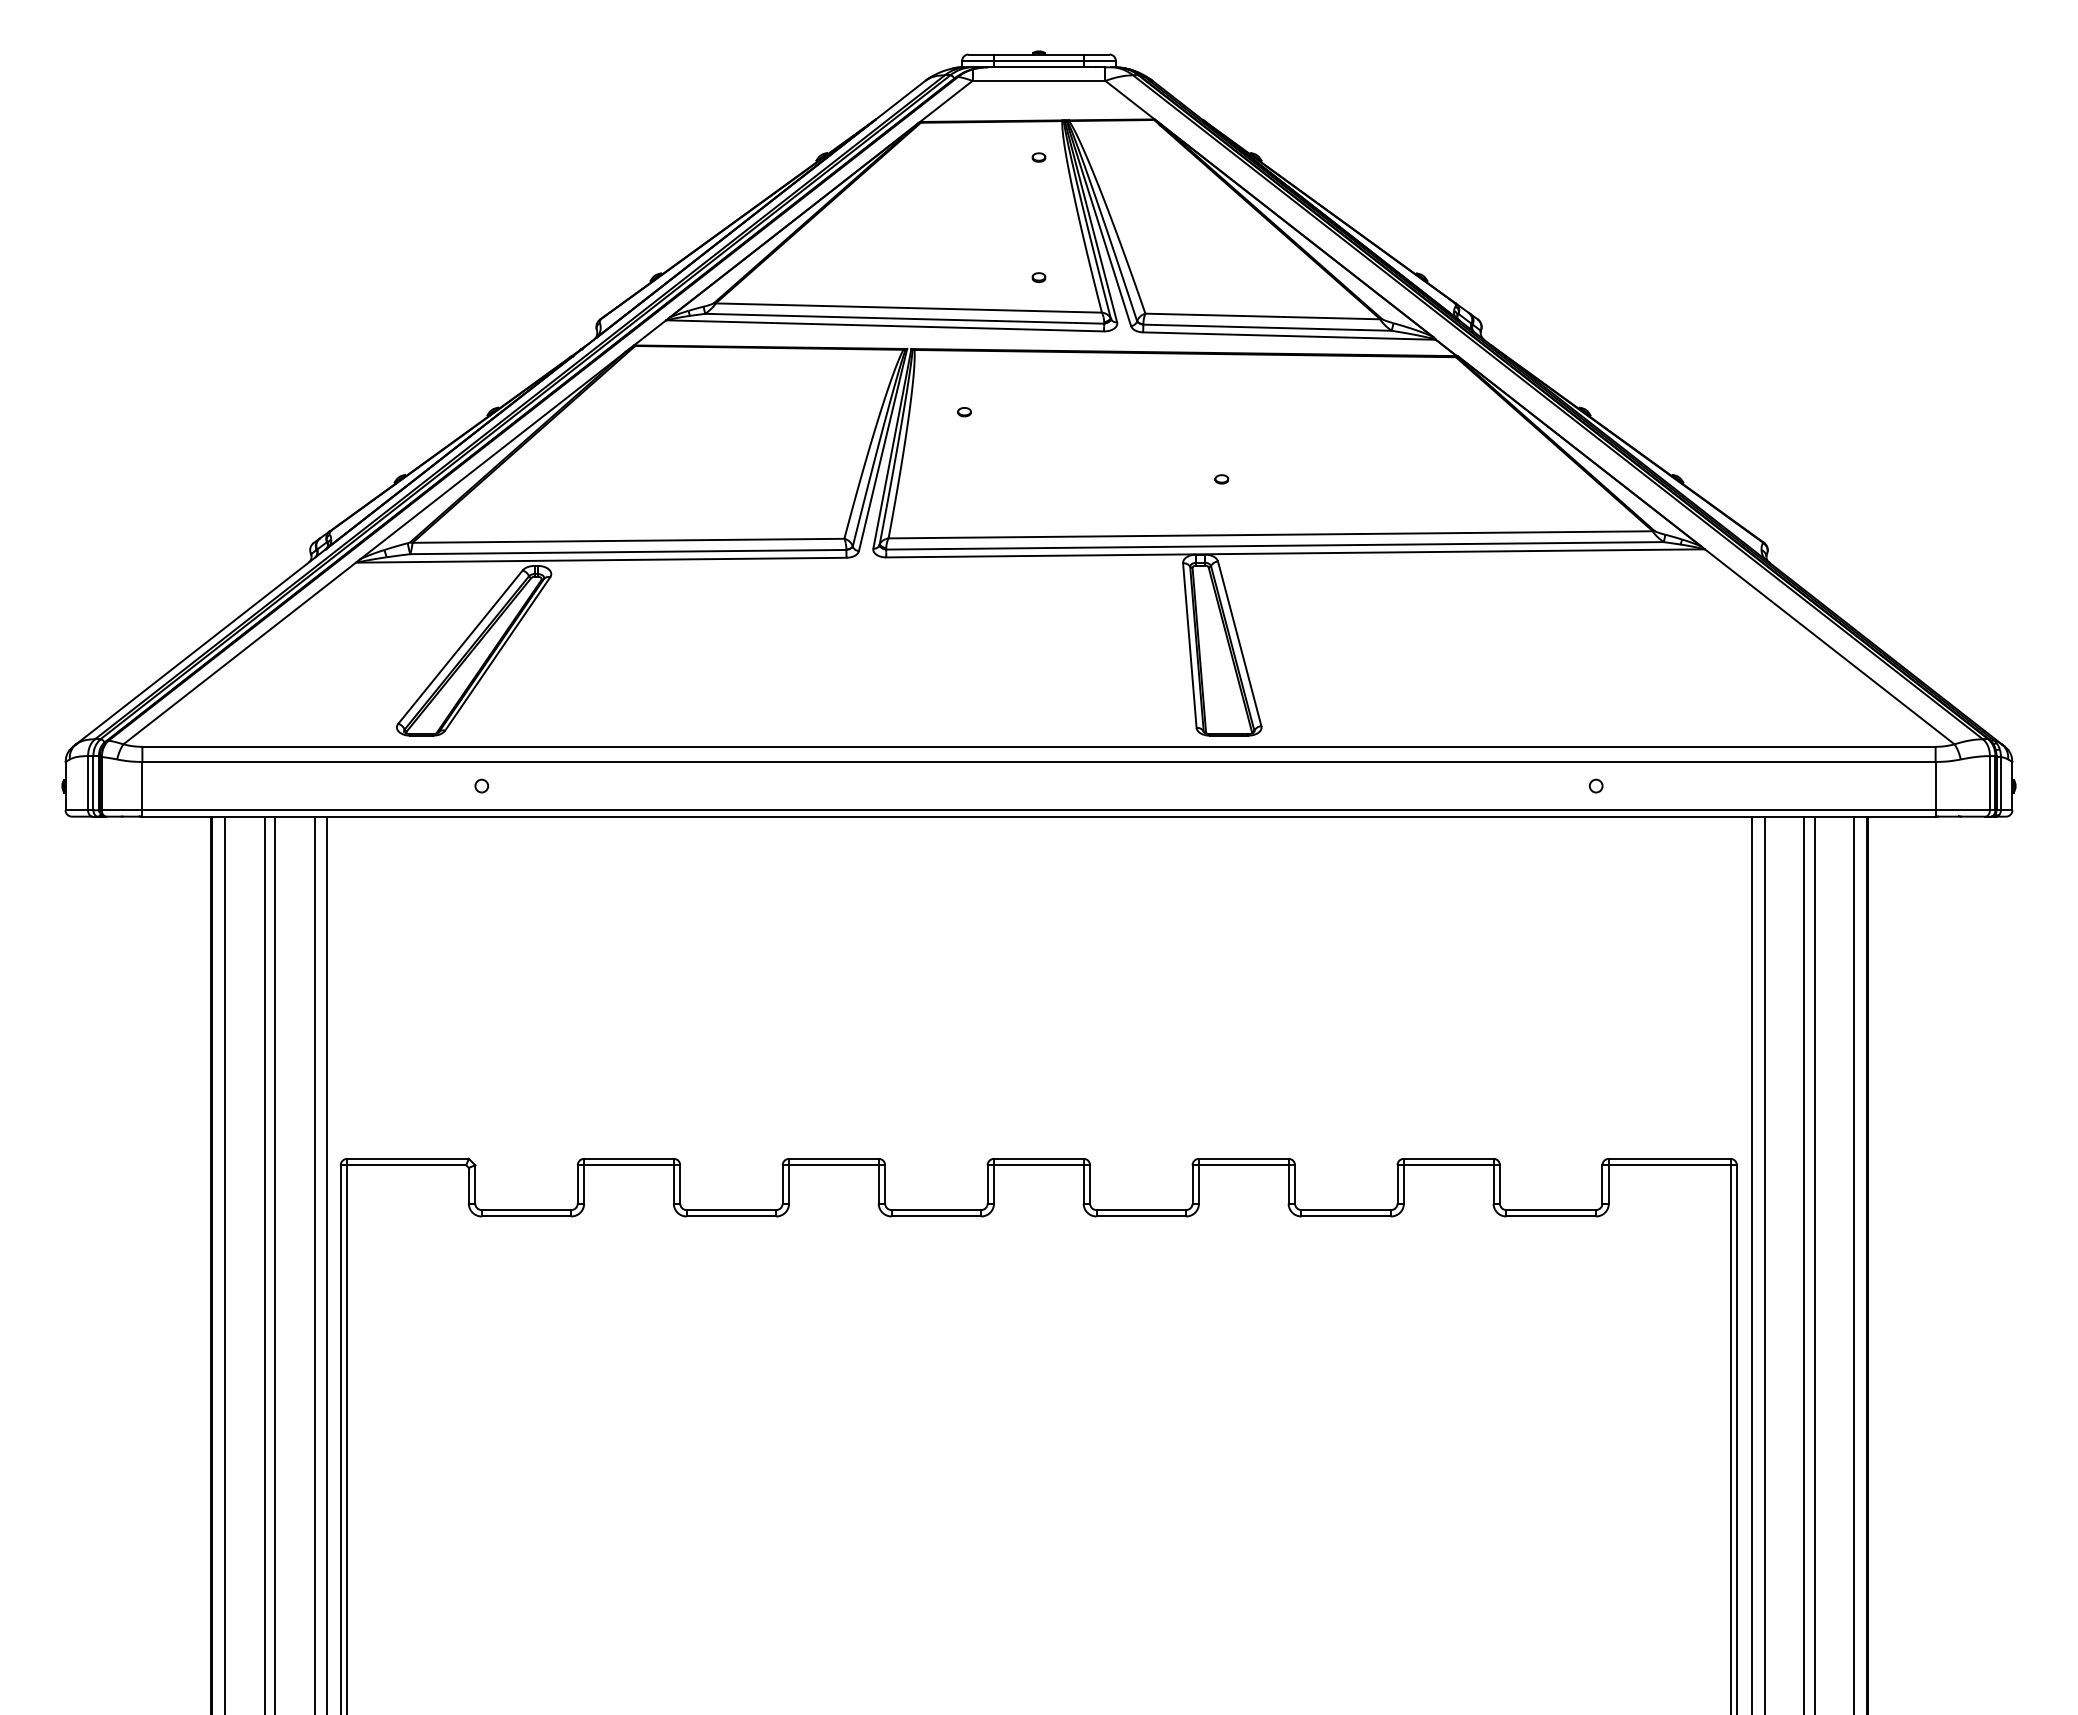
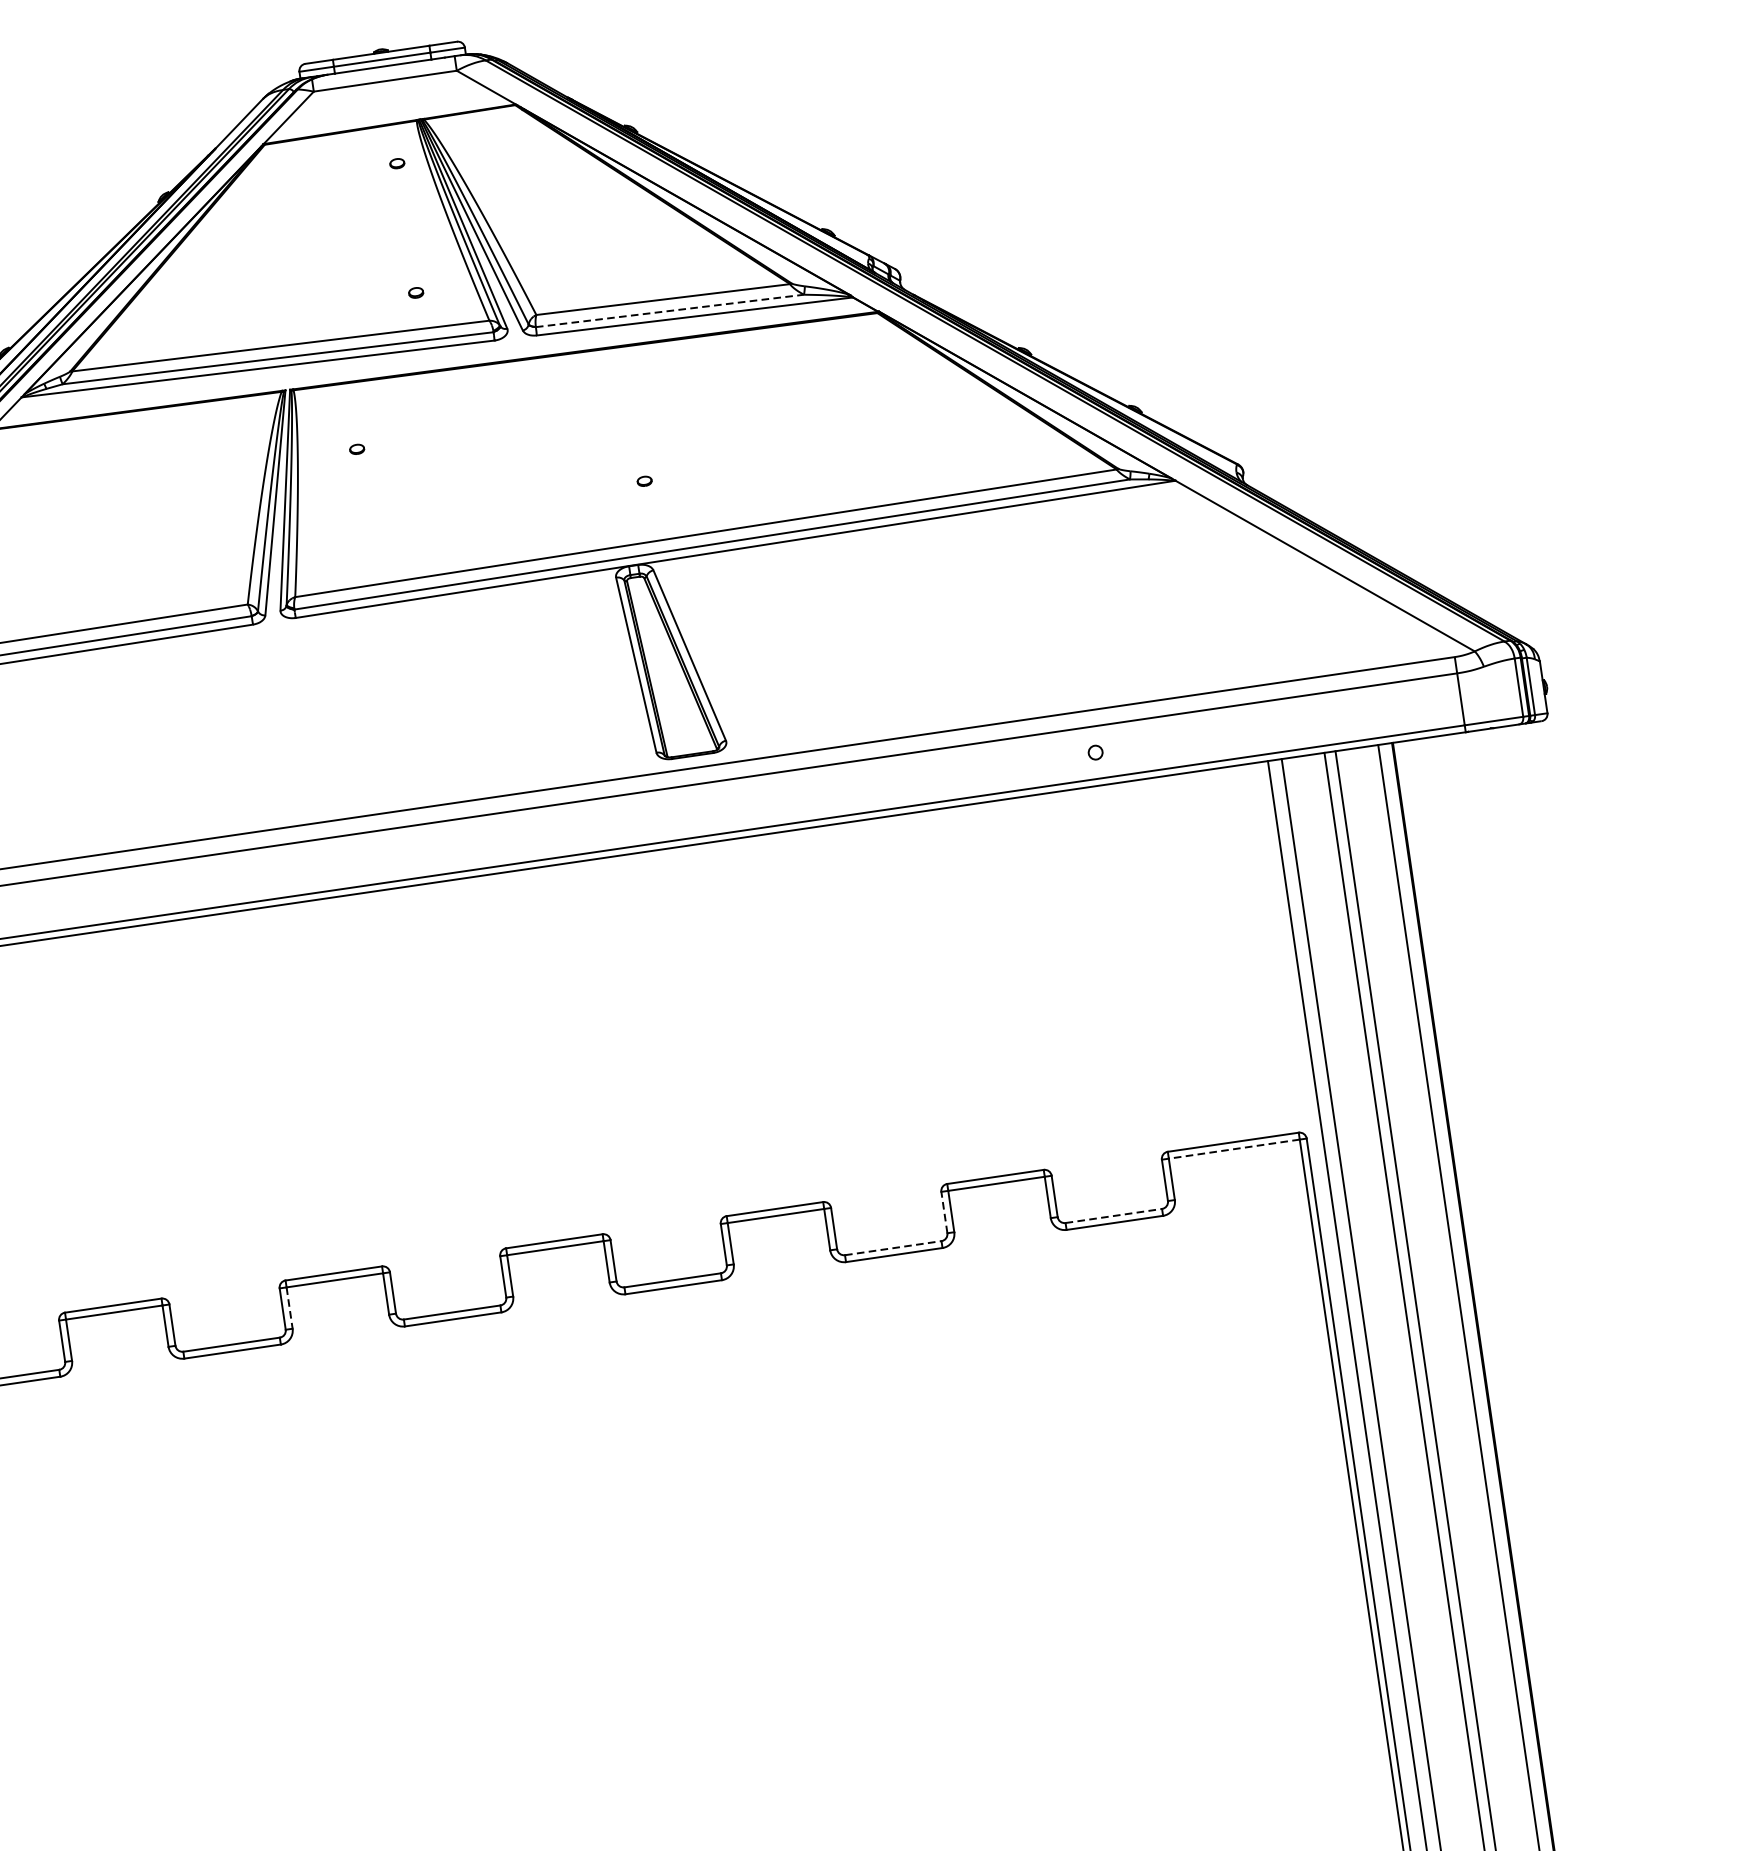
line: (1267, 327) -> (669, 310), solid -> dashed
line: (1669, 1165) -> (1234, 1149), solid -> dashed
line: (1397, 1183) -> (944, 1211), solid -> dashed
line: (789, 1184) -> (290, 1308), solid -> dashed
line: (1346, 1210) -> (893, 1248), solid -> dashed
line: (1551, 1210) -> (1114, 1216), solid -> dashed

